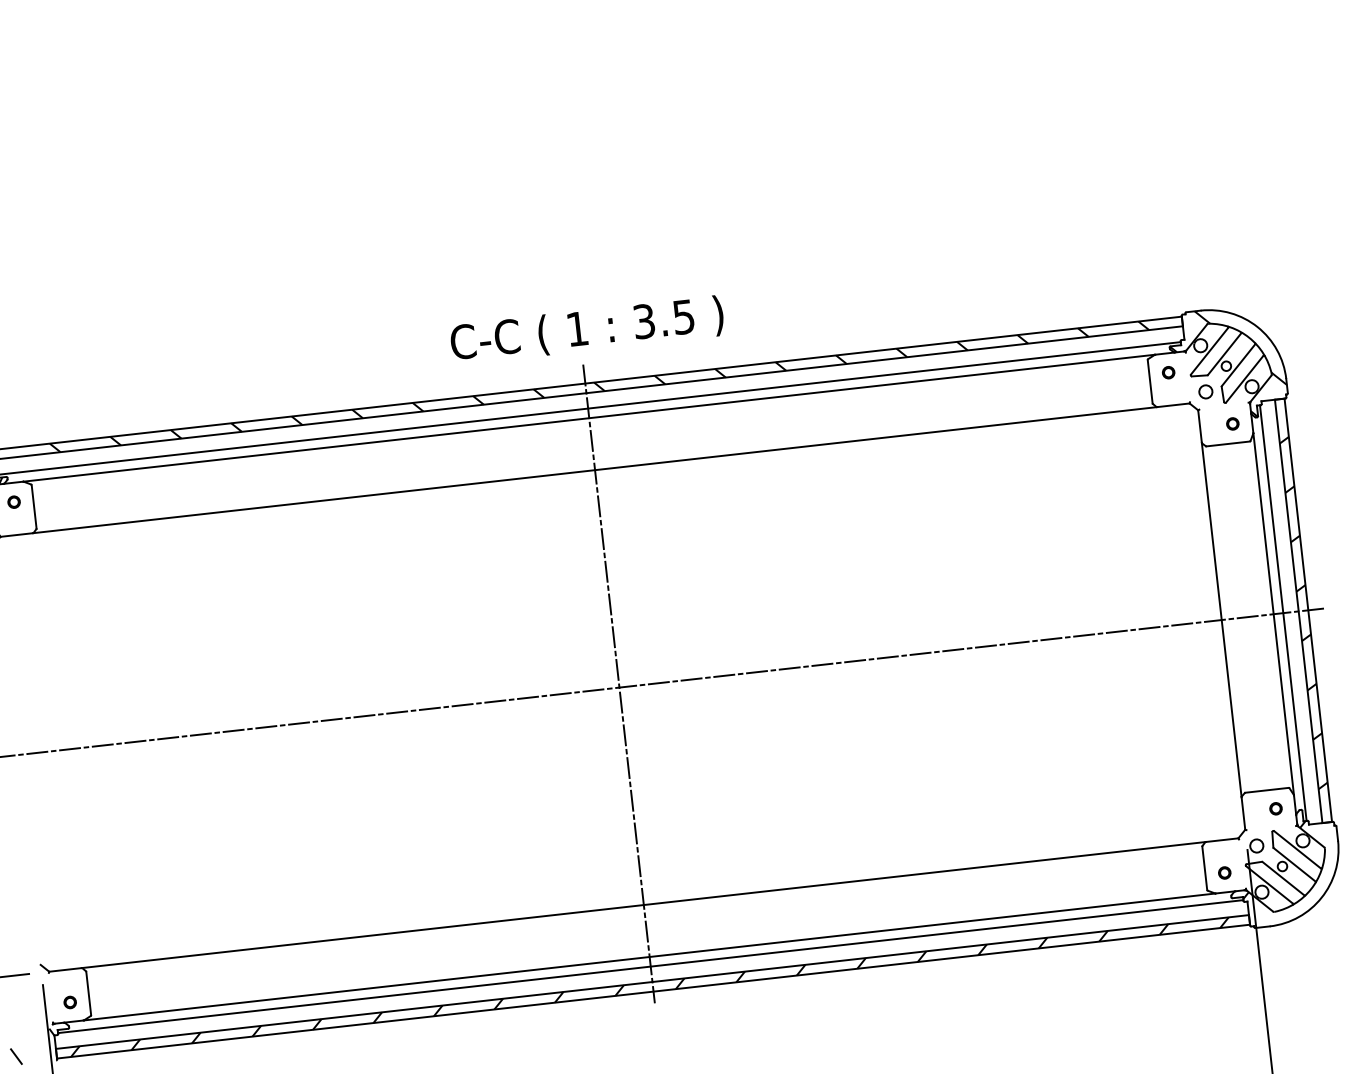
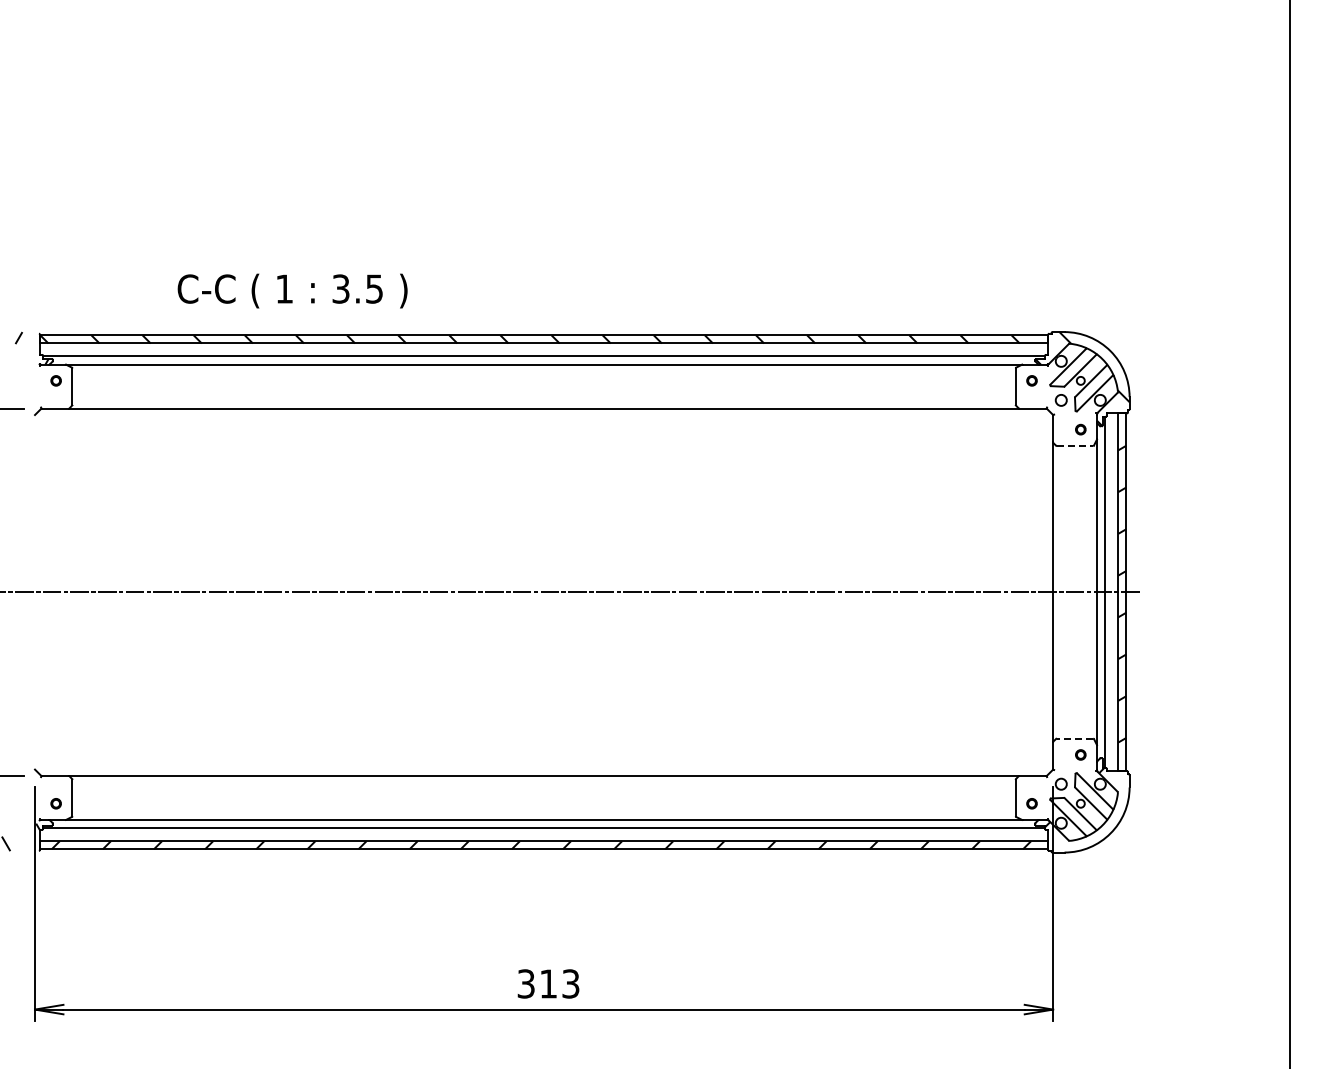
text: (586, 329) -> (292, 290), moved
line: (1228, 443) -> (1075, 445), solid -> dashed
line: (619, 684) -> (544, 589), removed
line: (1266, 790) -> (1074, 738), solid -> dashed

